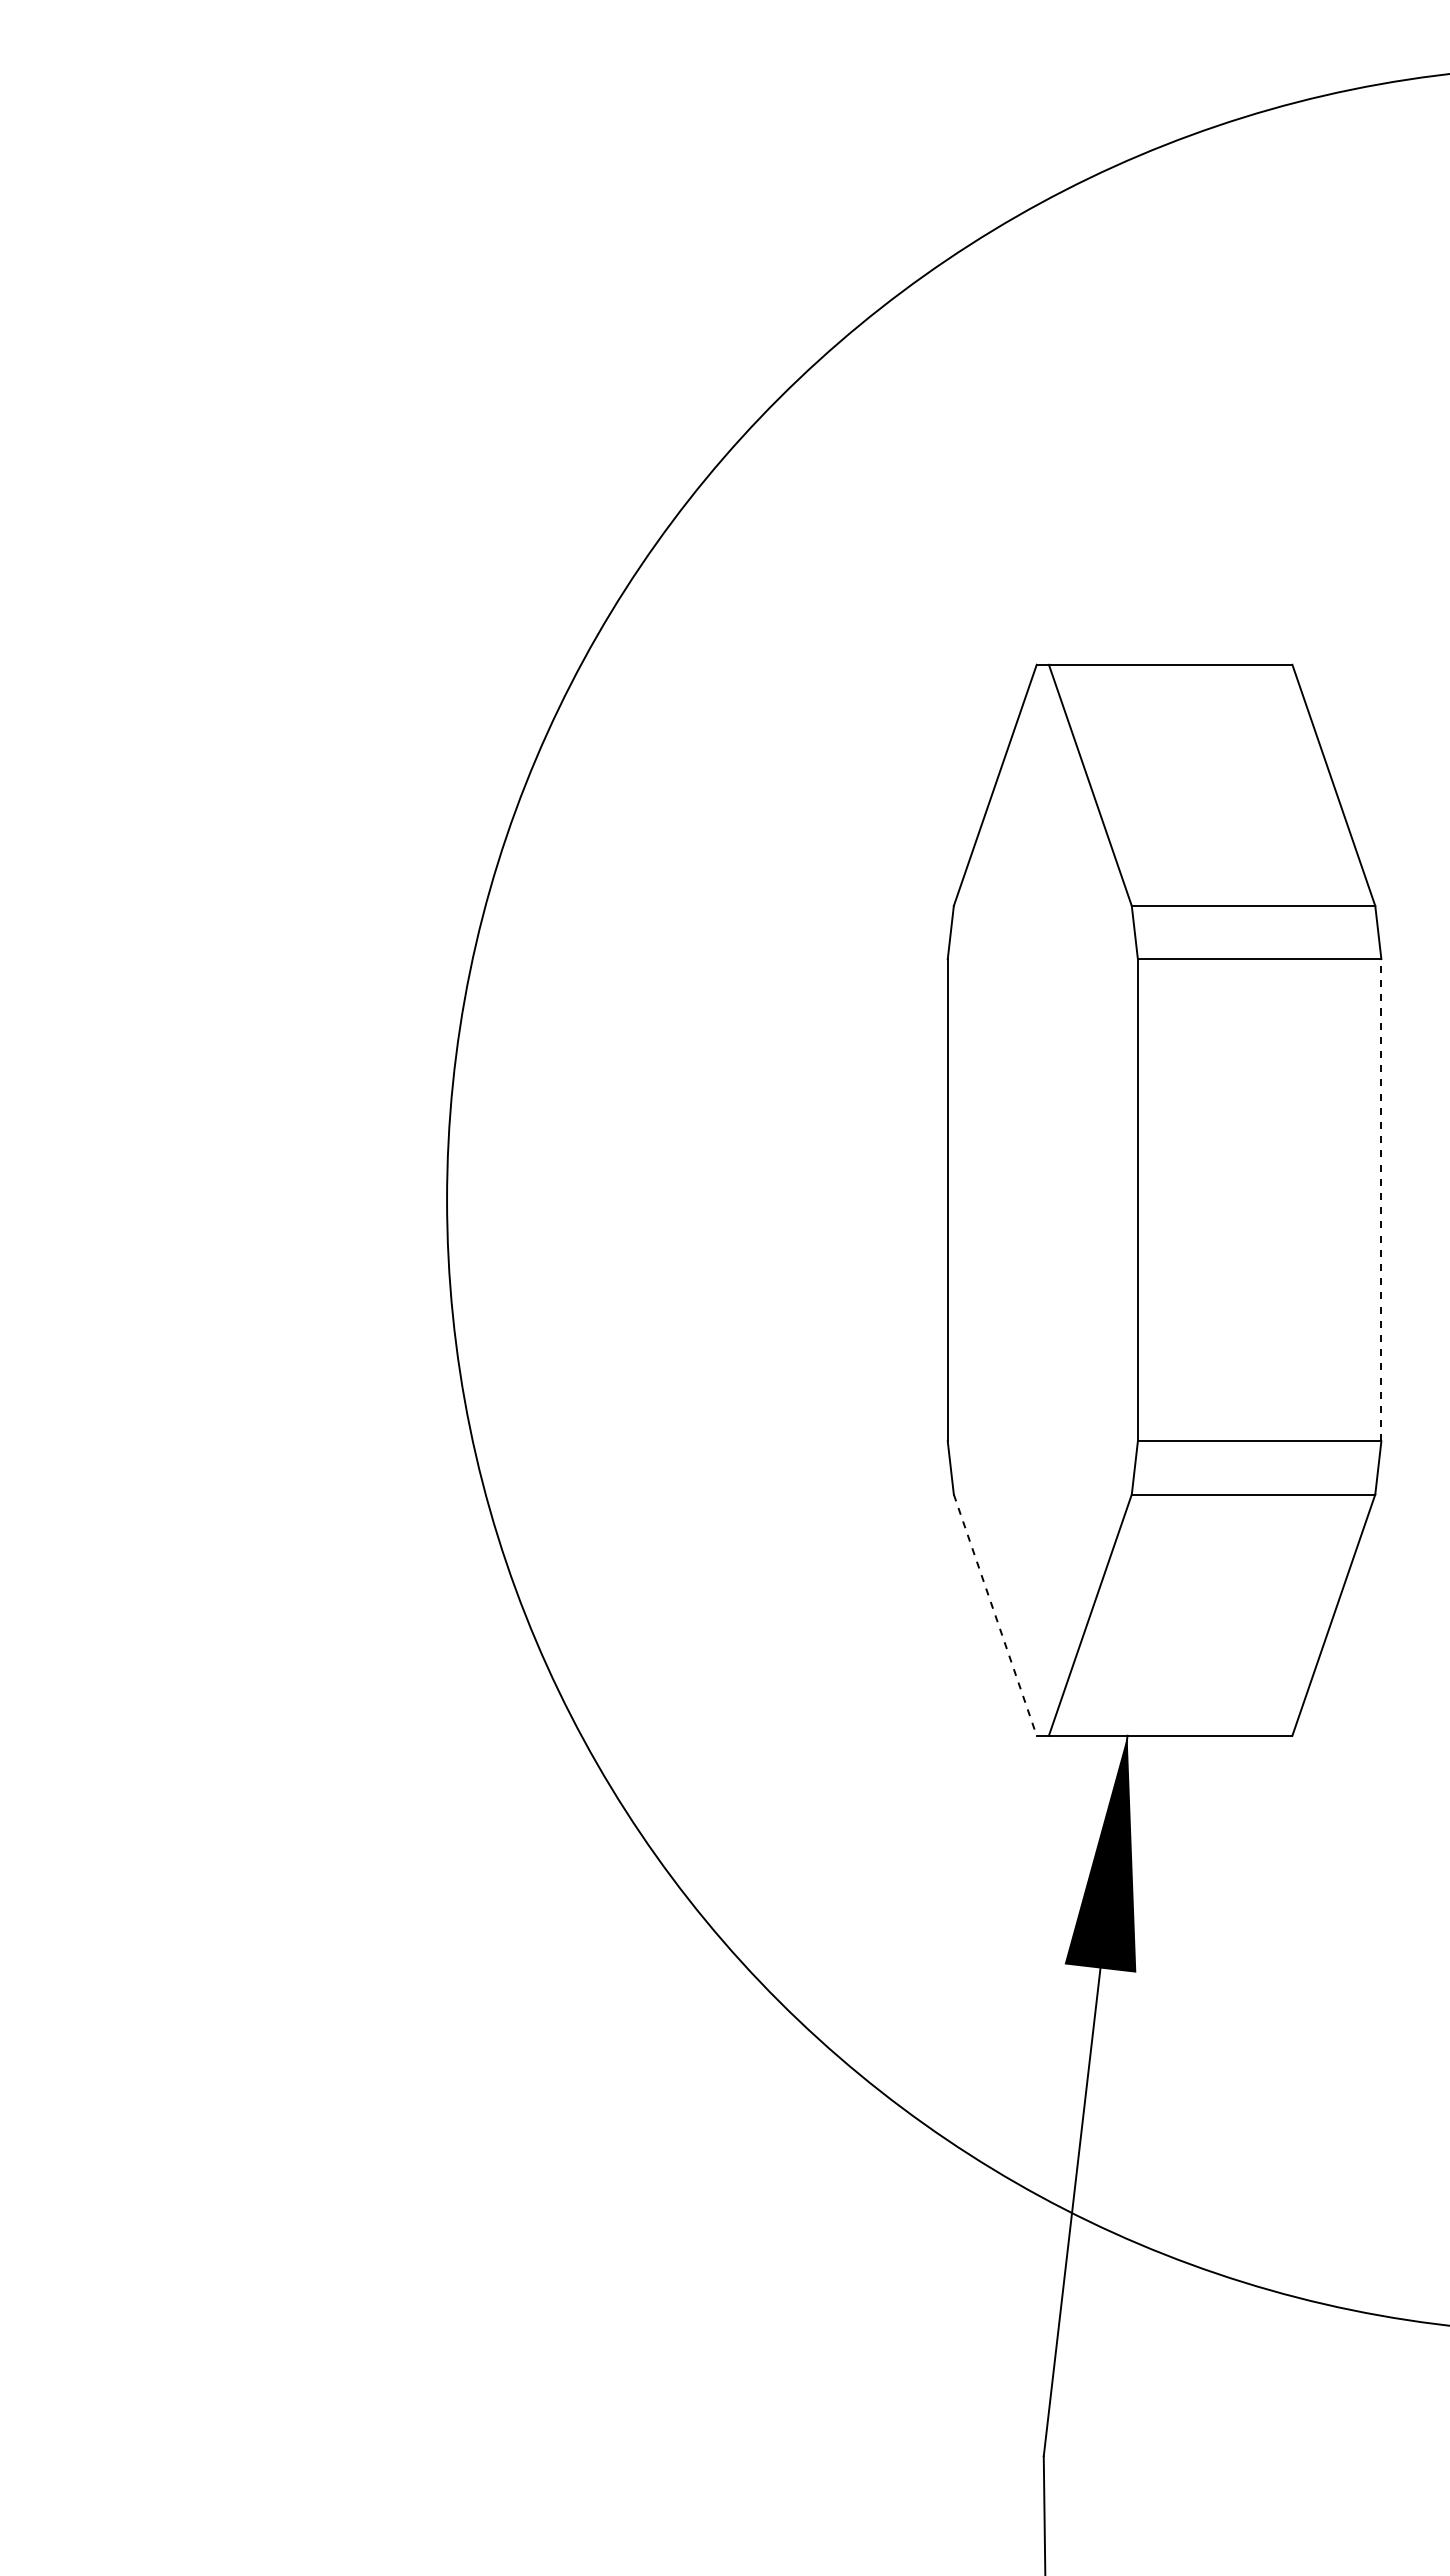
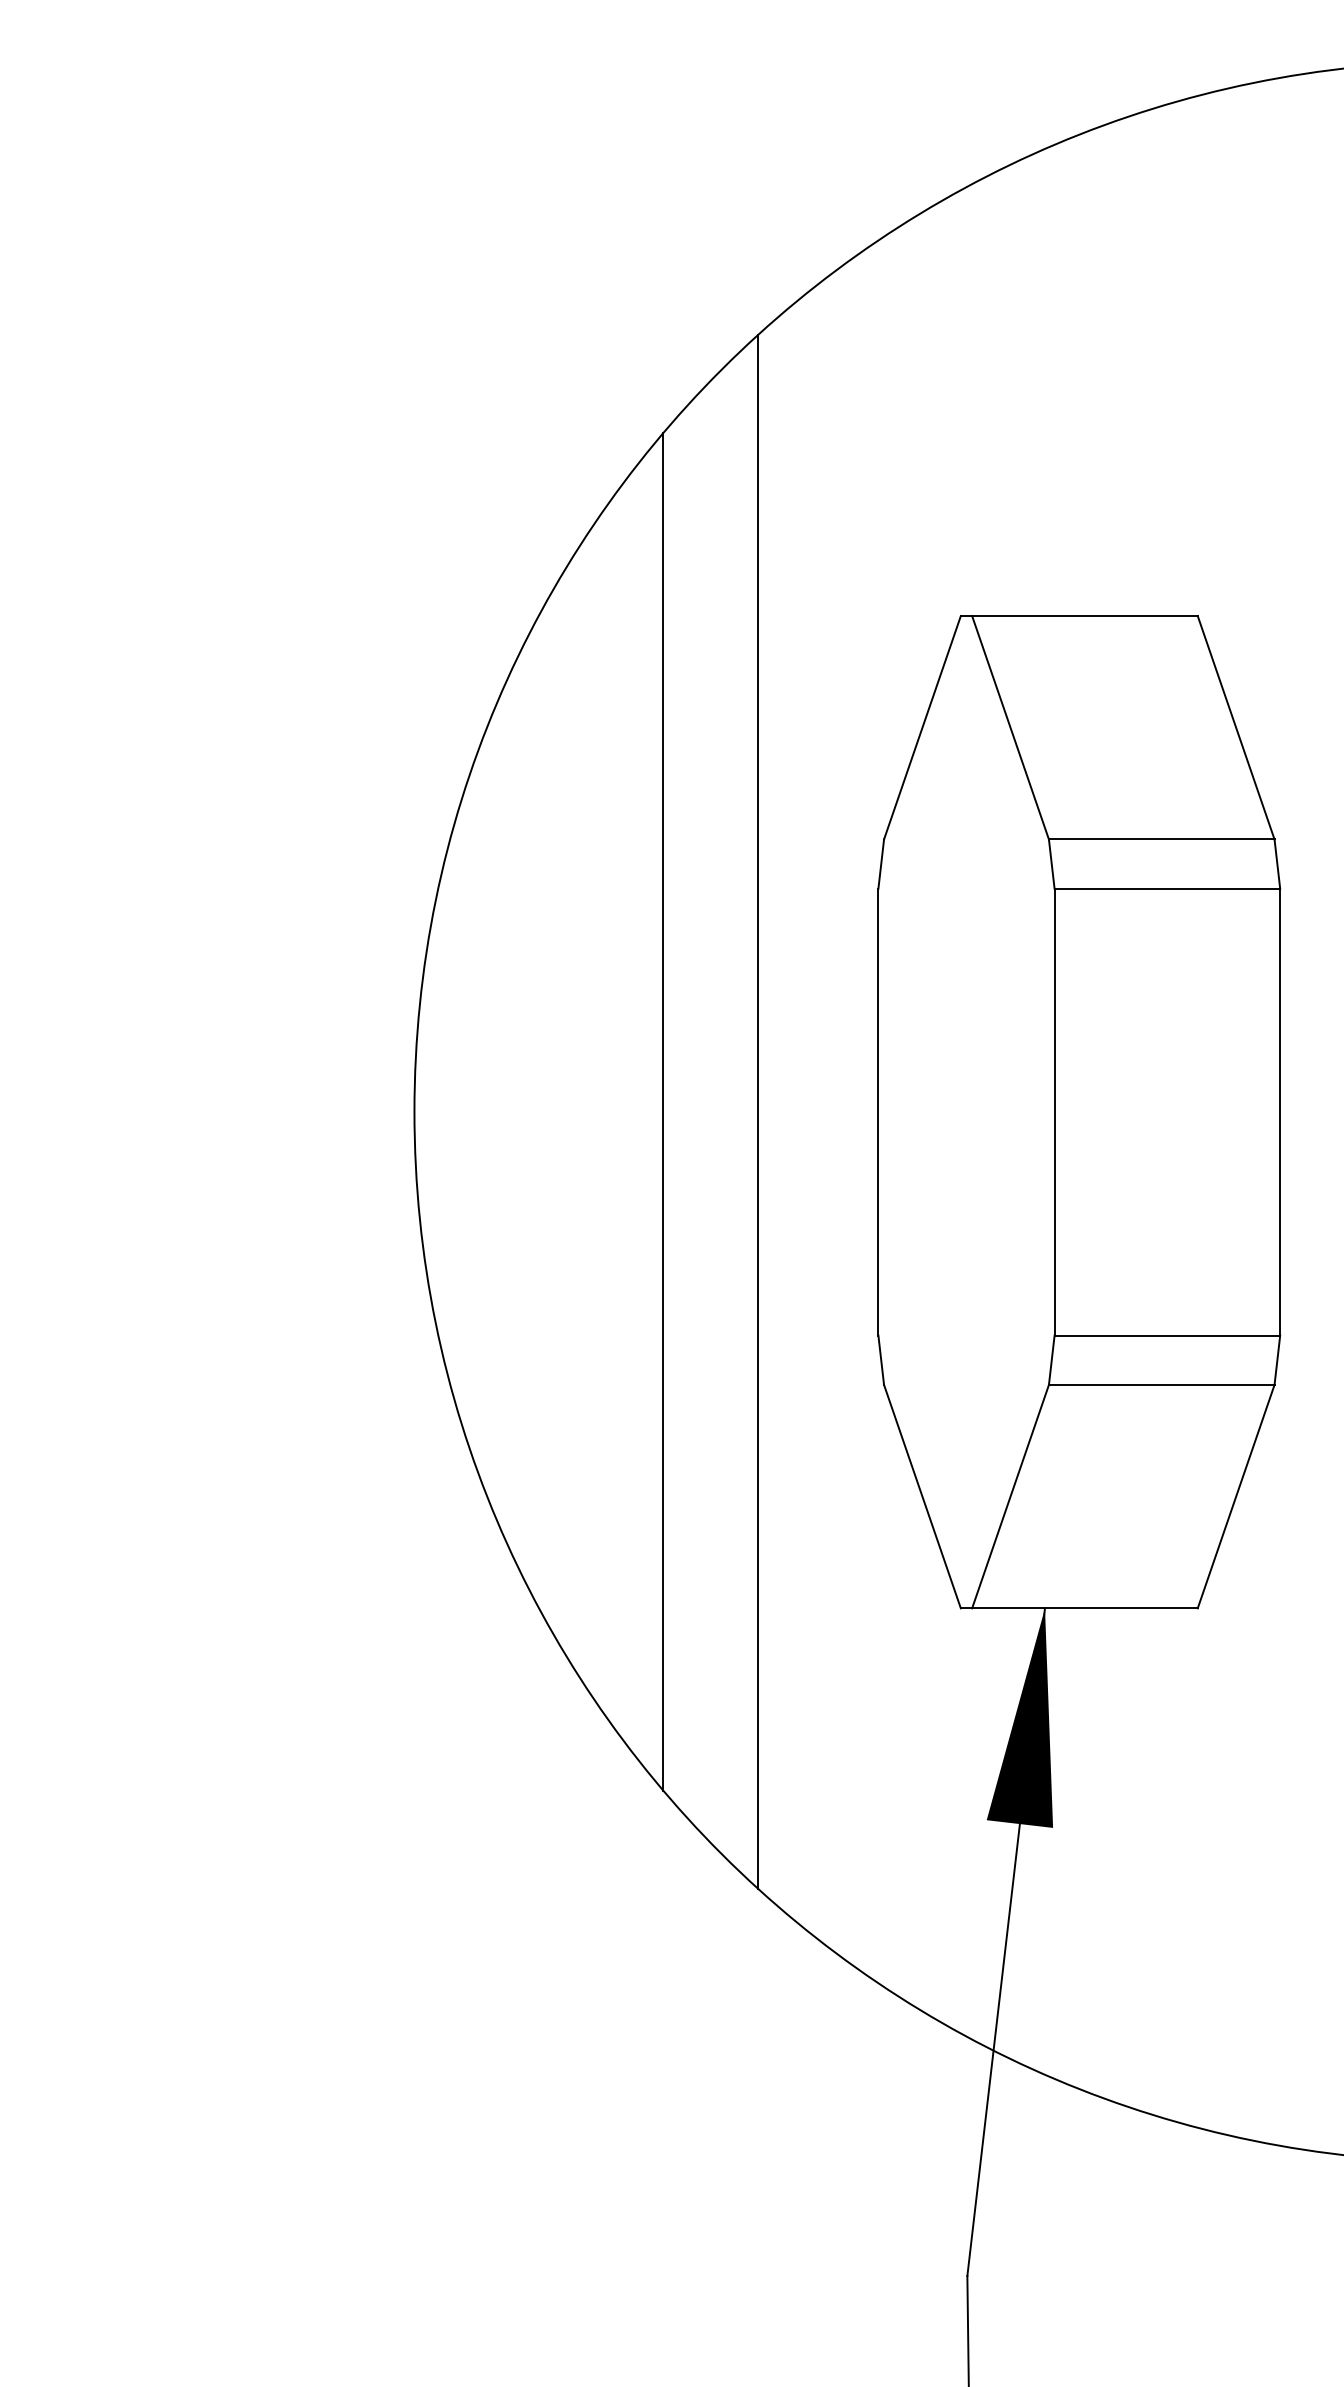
line: (715, 1199) -> (663, 1111), added
line: (818, 1199) -> (758, 1111), added
line: (1381, 1199) -> (1280, 1111), dashed -> solid
line: (995, 1615) -> (922, 1496), dashed -> solid

